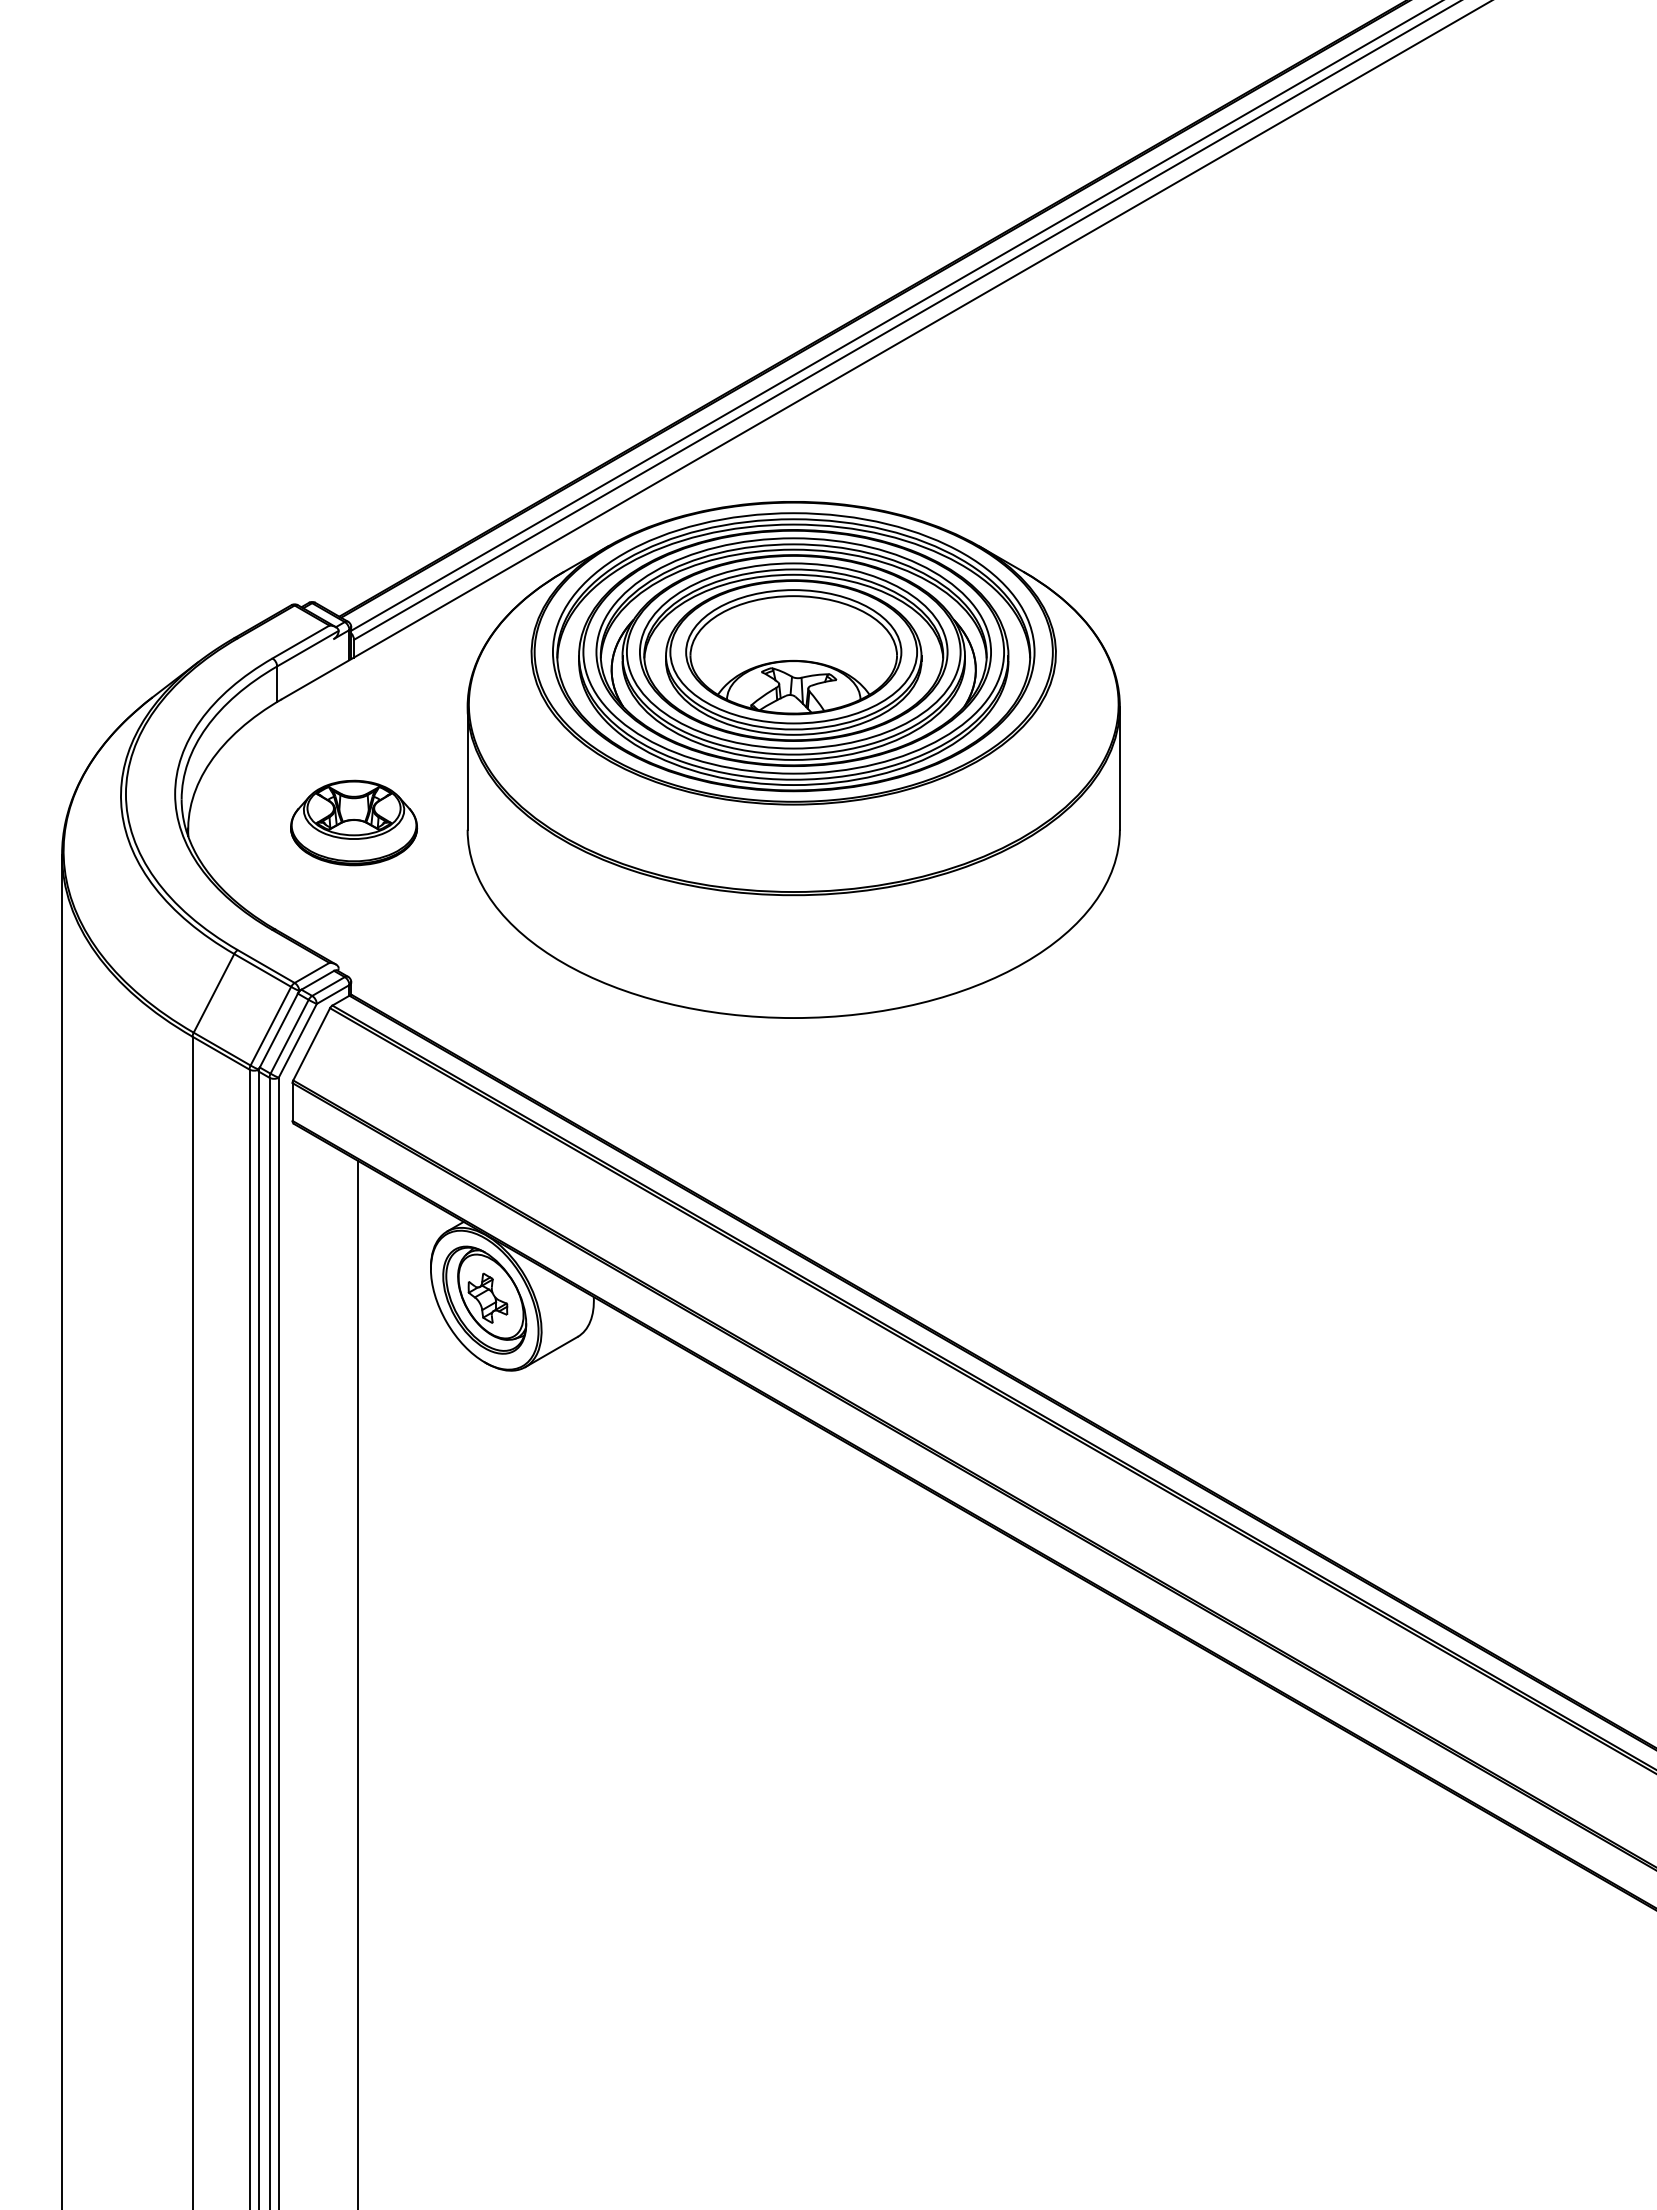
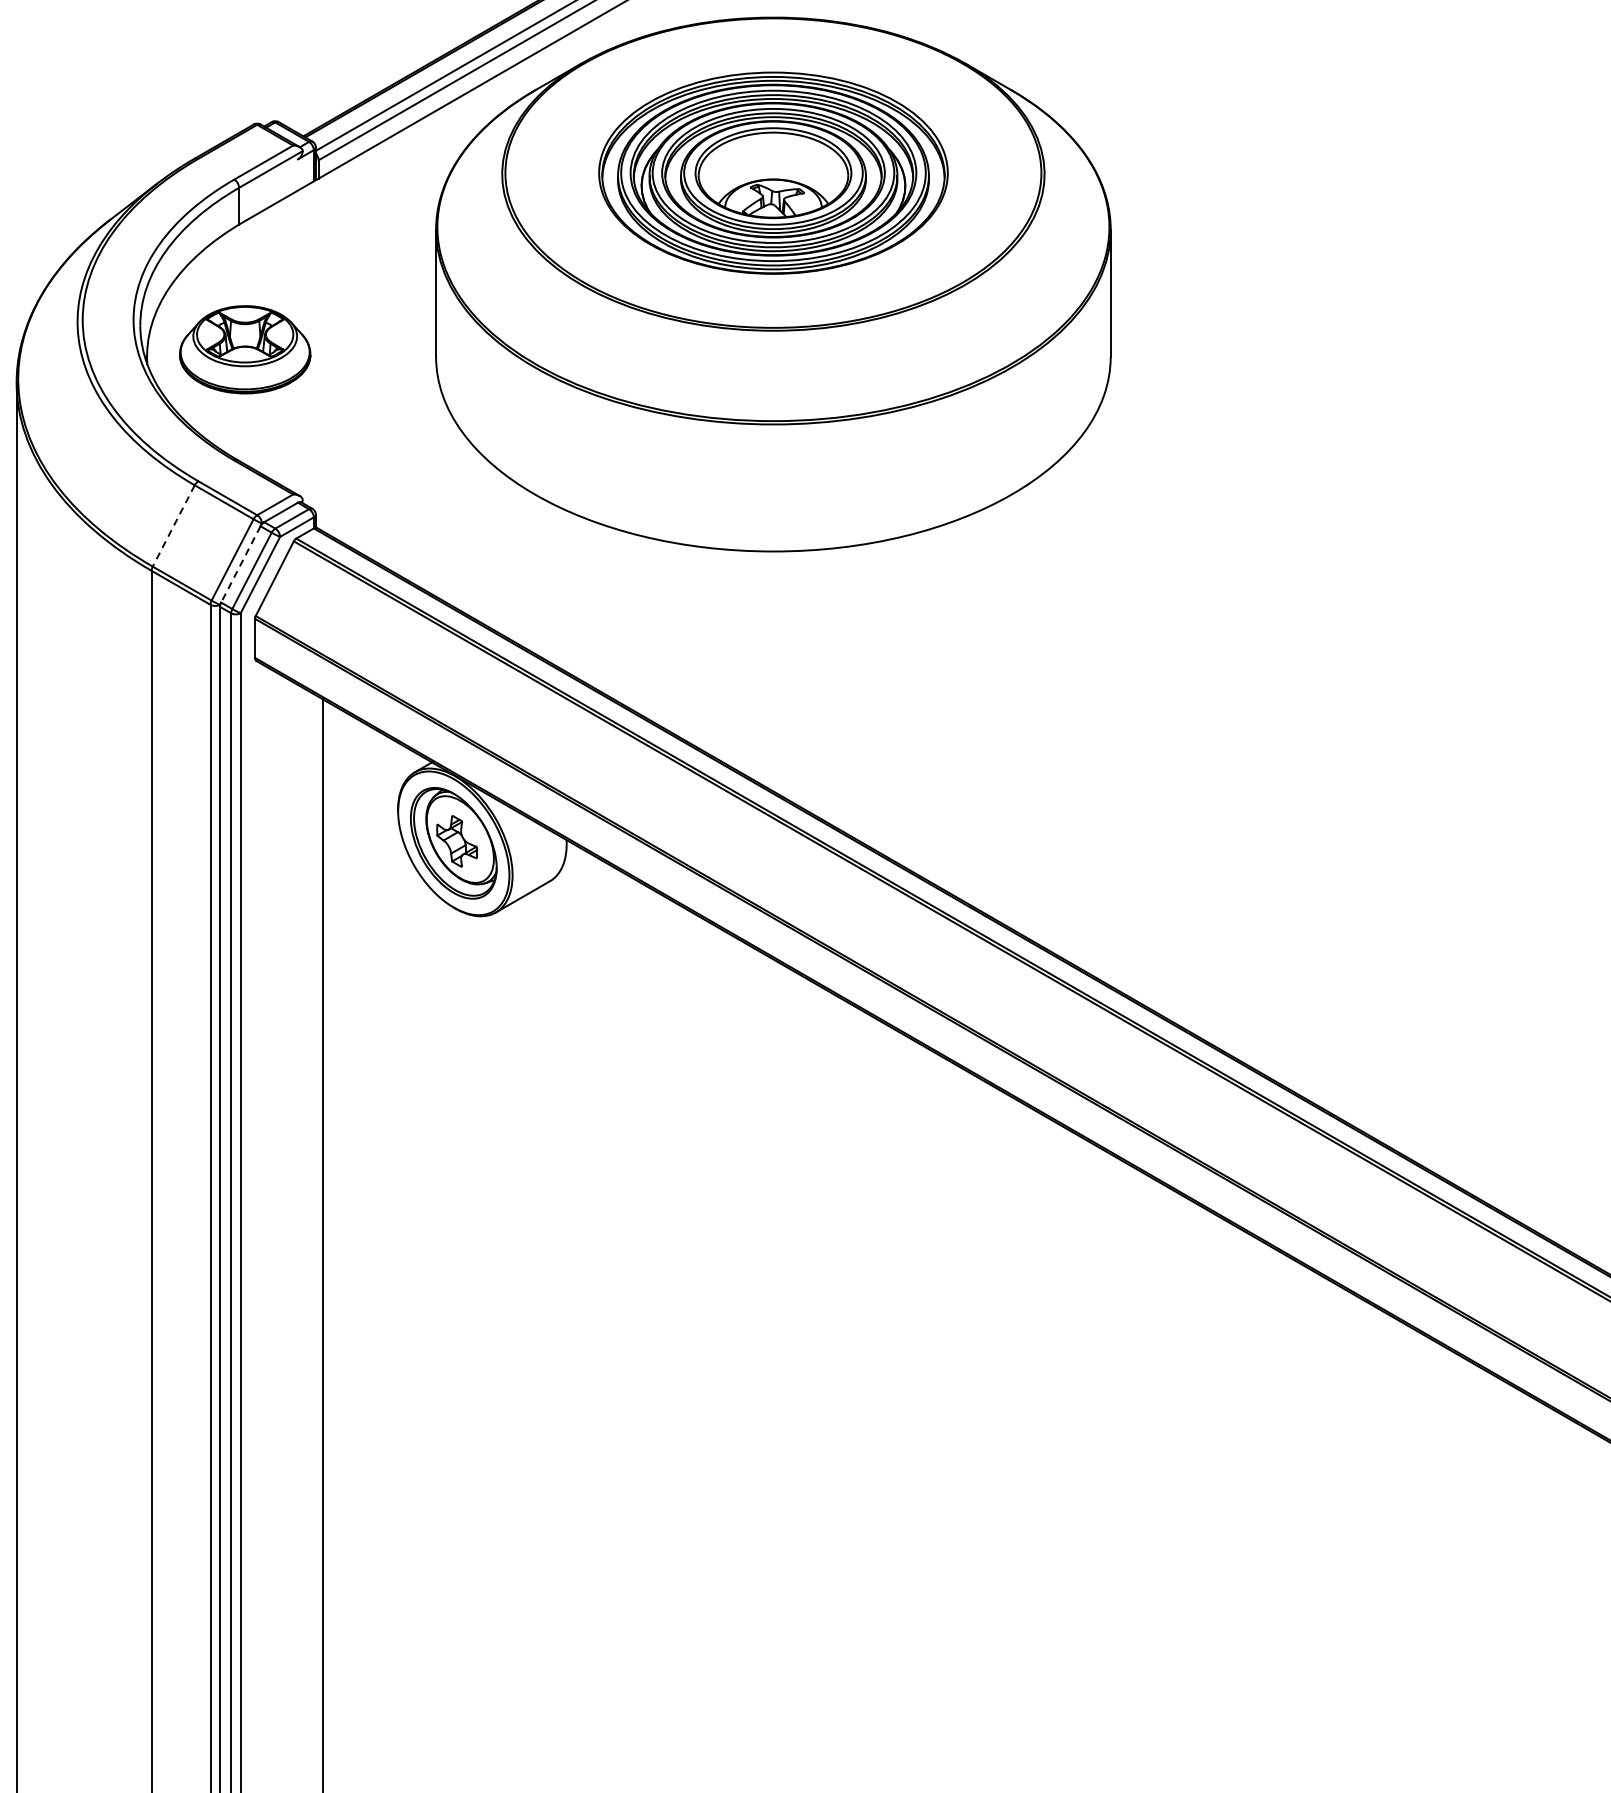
part: (793, 652) -> (773, 173), size x0.7
part: (354, 822) -> (245, 349), moved
line: (213, 993) -> (173, 526), solid -> dashed
line: (278, 1030) -> (240, 564), solid -> dashed

